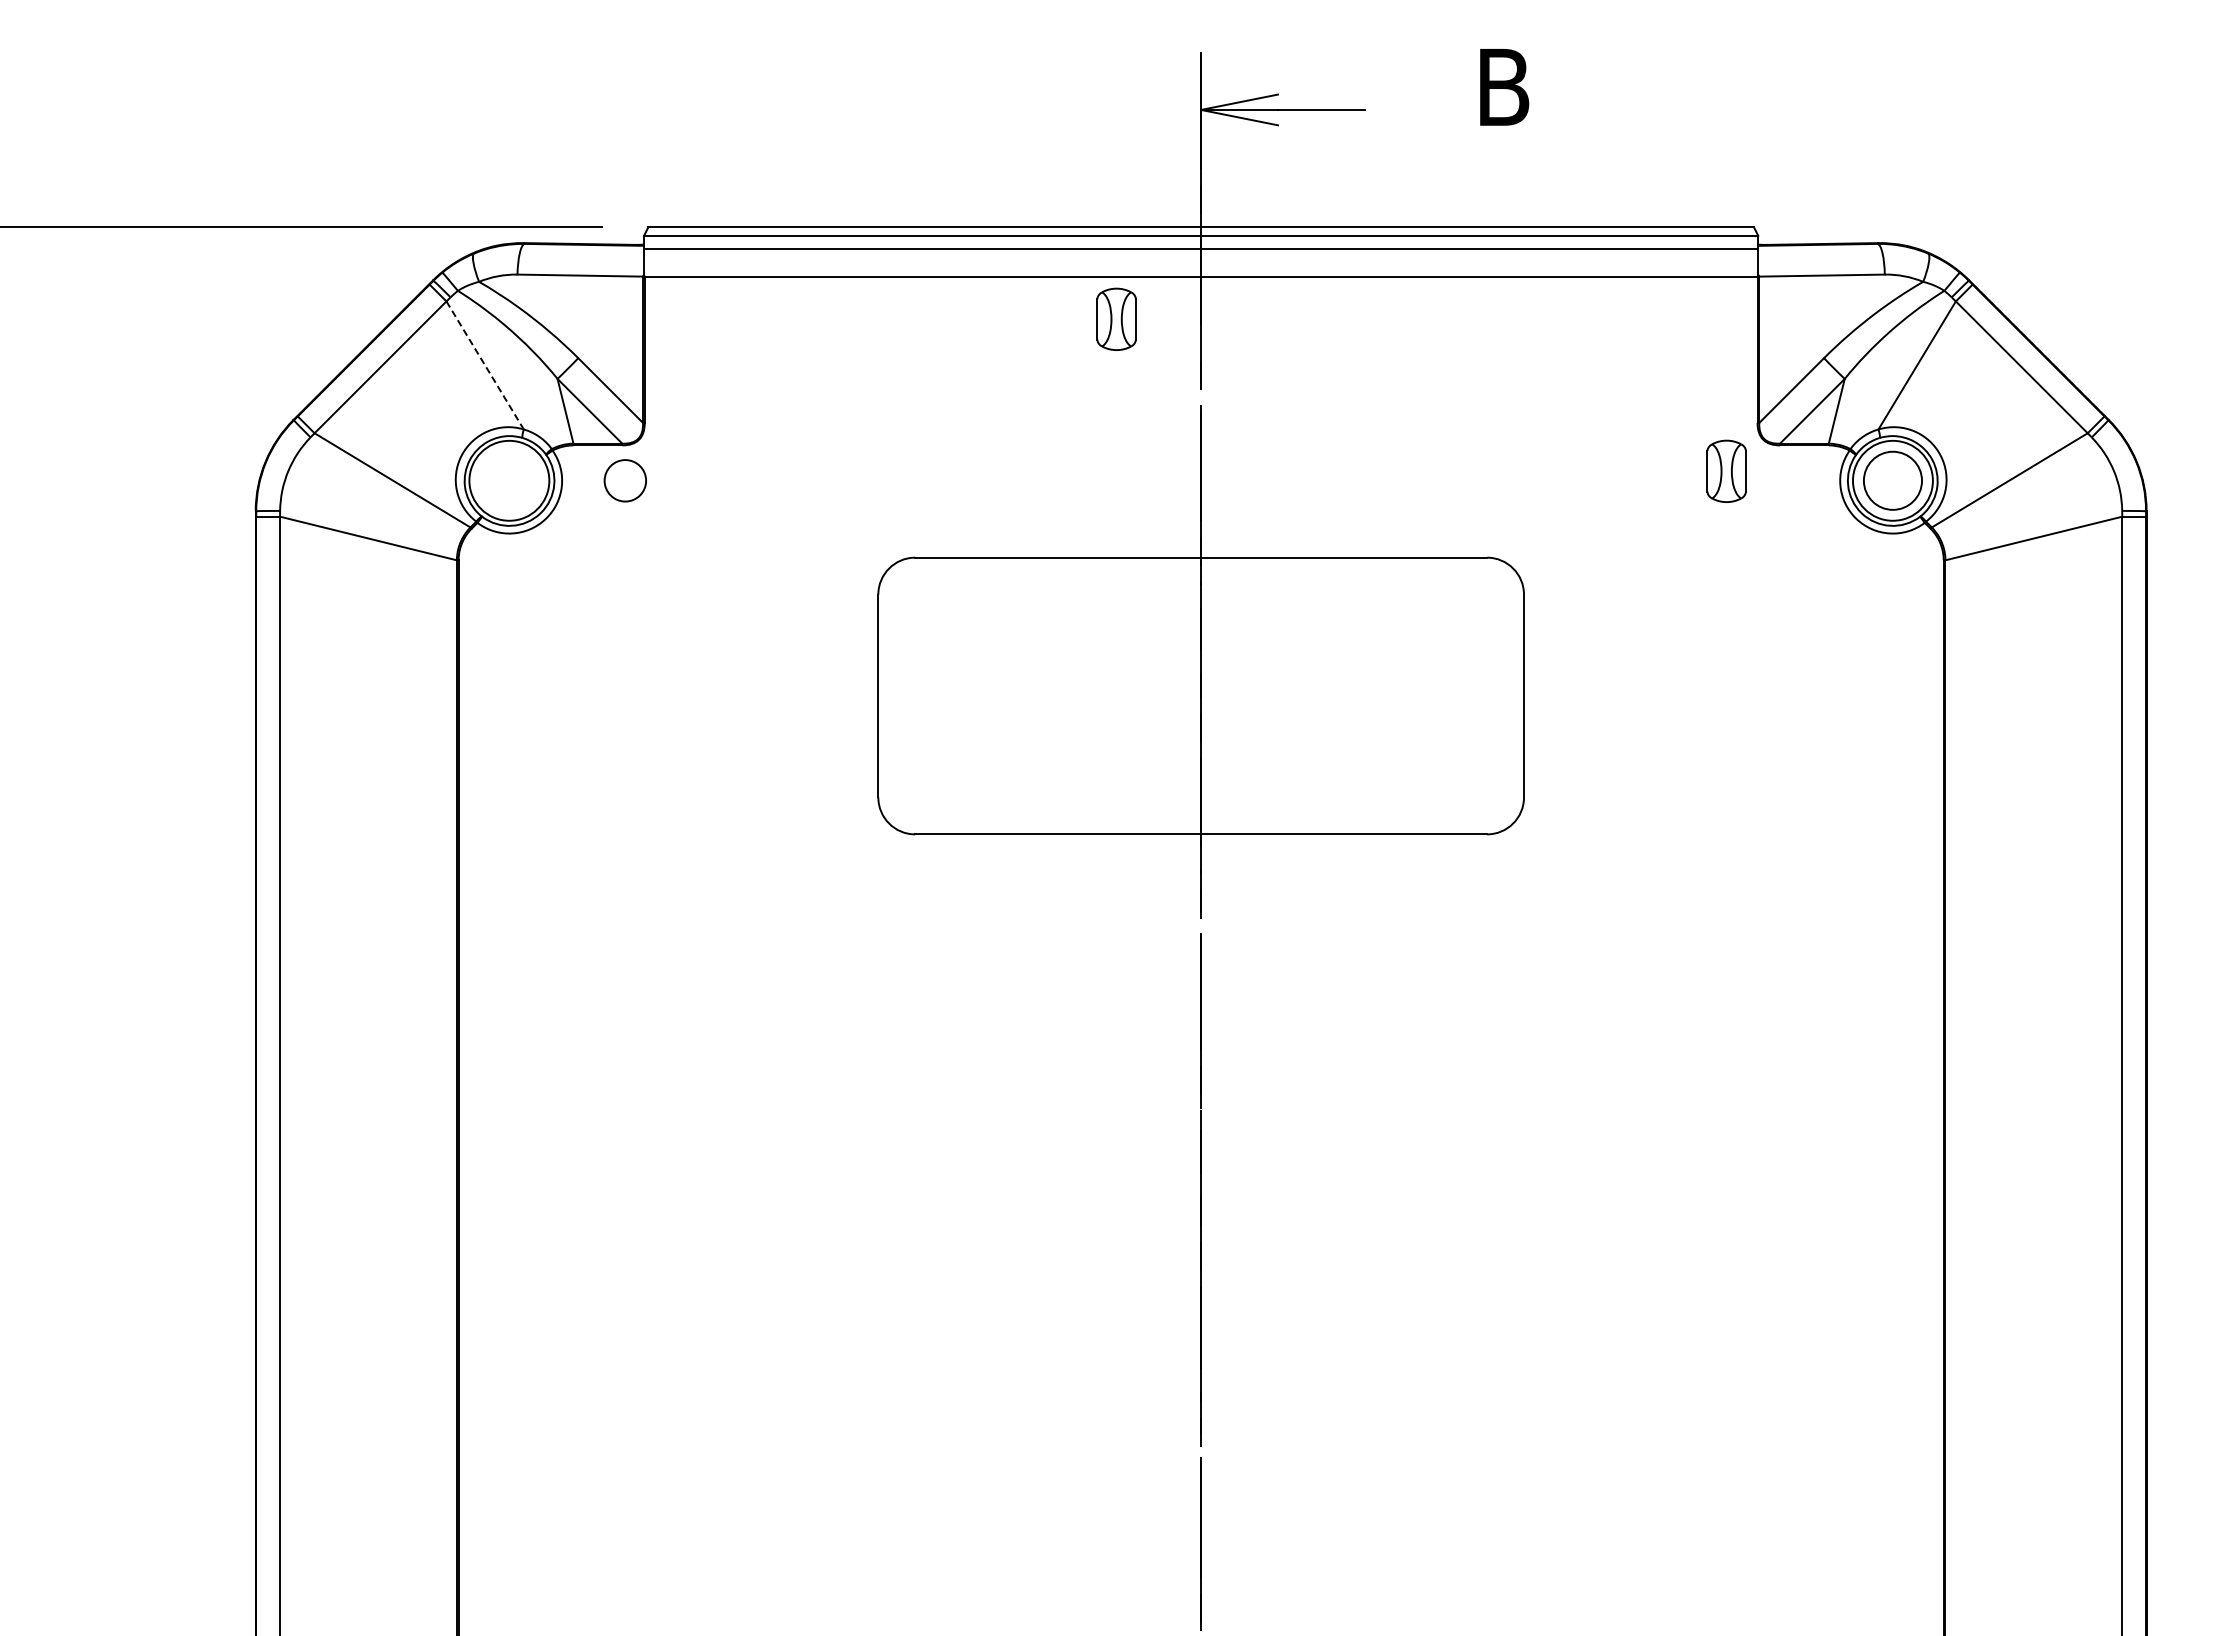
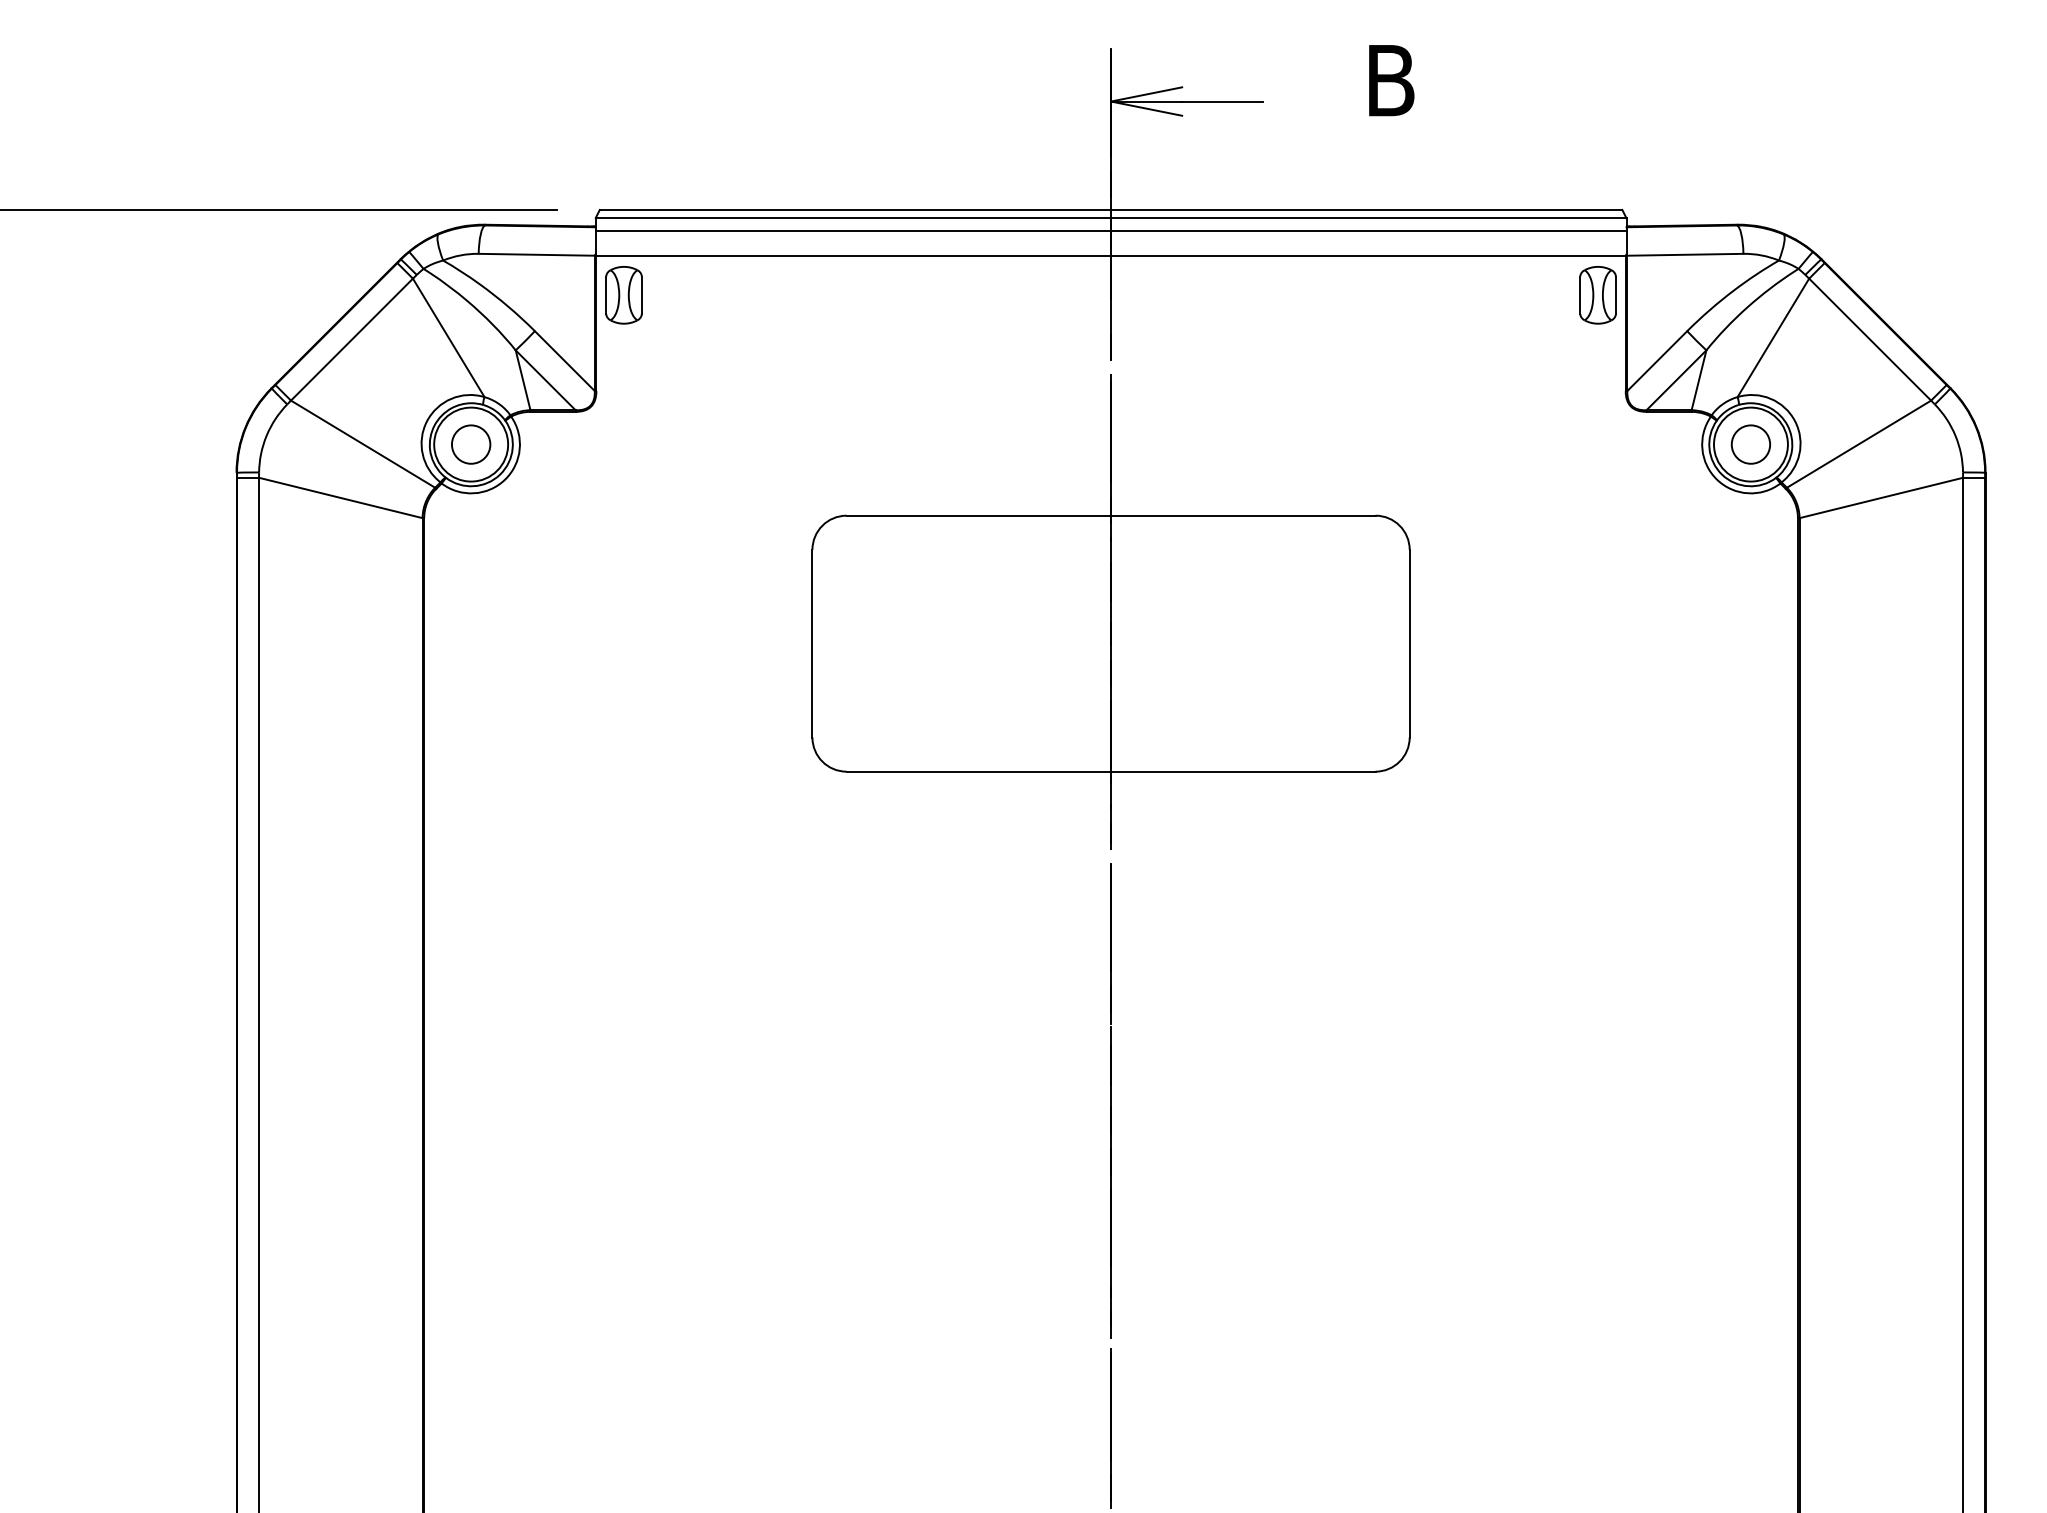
part: (1116, 318) -> (623, 294), moved
line: (485, 365) -> (449, 337), dashed -> solid
part: (1726, 470) -> (1597, 294), moved
circle: (624, 480) -> (470, 444), moved
circle: (1892, 480) -> (1750, 444), size x0.71

